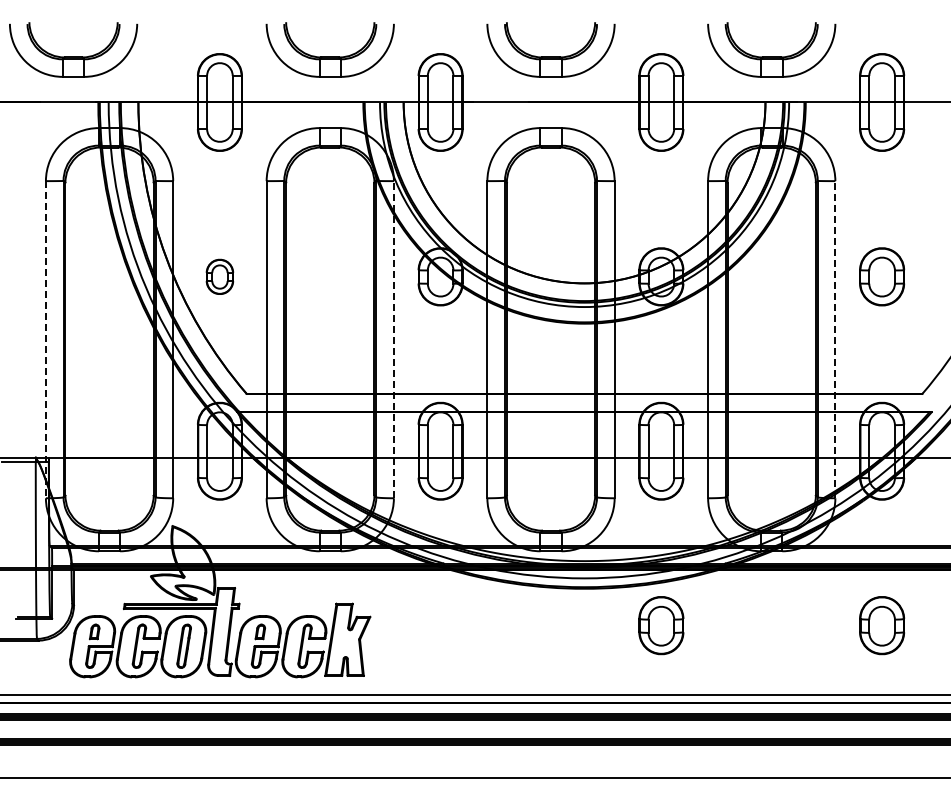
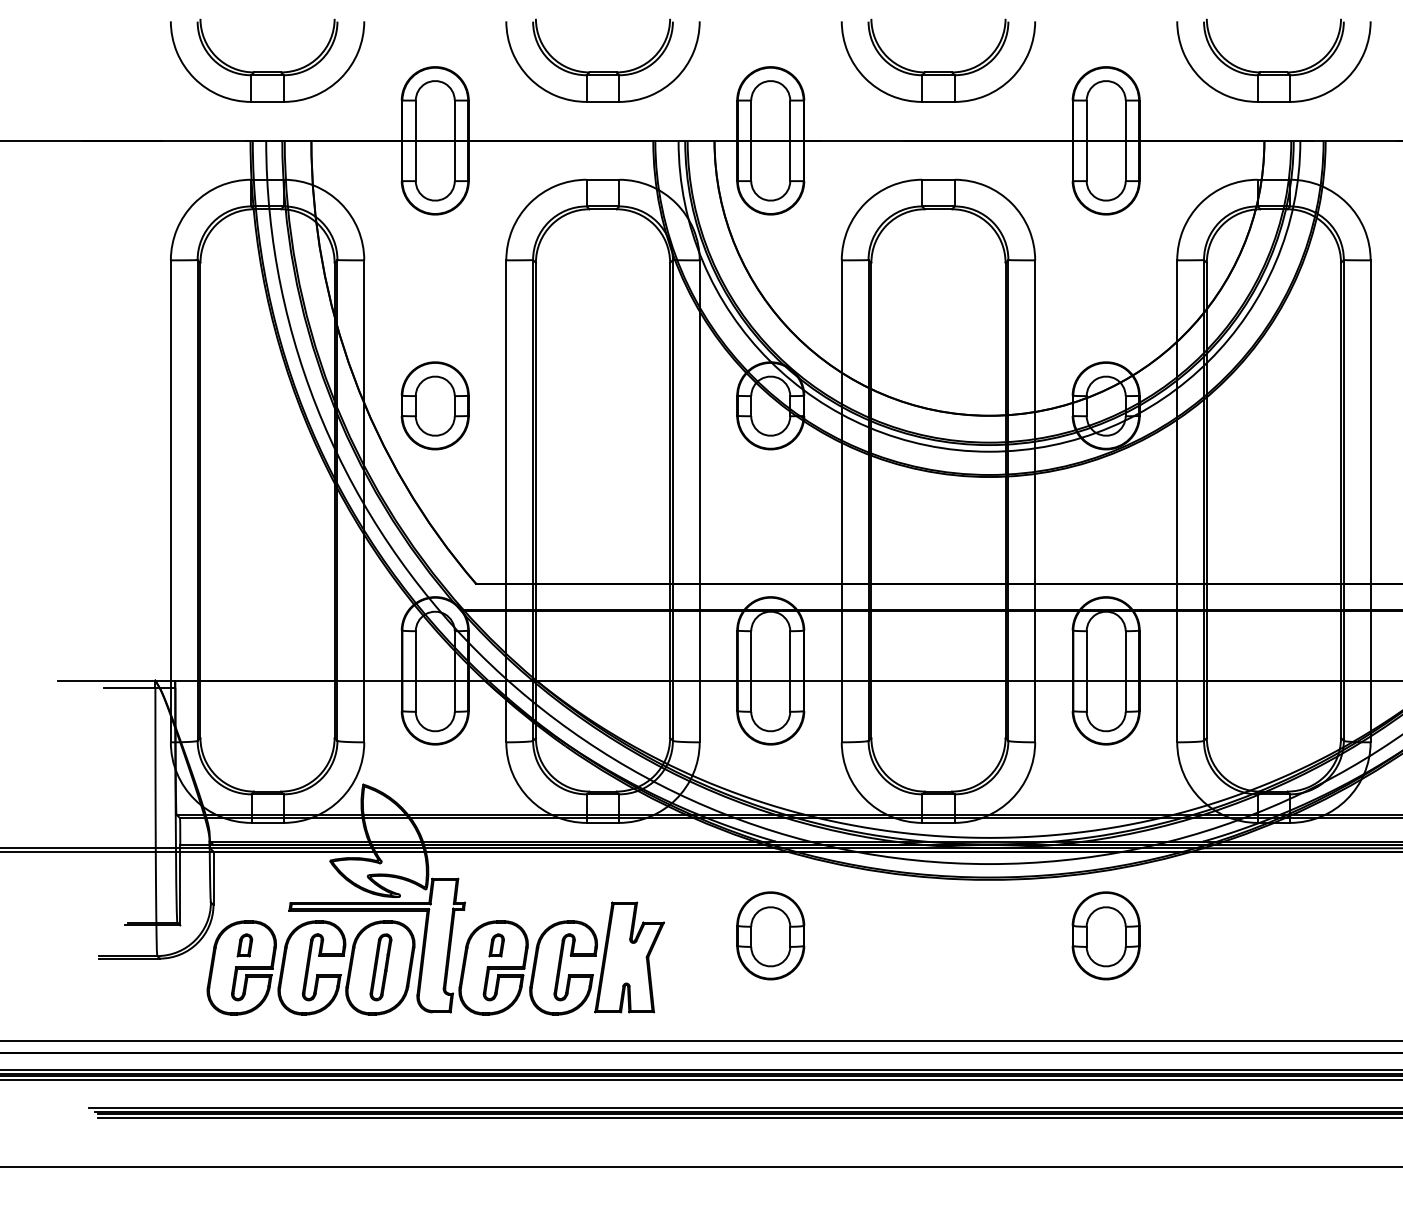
part: (73, 56) -> (267, 70), moved
part: (219, 276) -> (434, 405), size x1.67
line: (45, 339) -> (170, 501), dashed -> solid
line: (393, 339) -> (699, 501), dashed -> solid
line: (835, 339) -> (1370, 501), dashed -> solid
part: (440, 625) -> (770, 935), added

